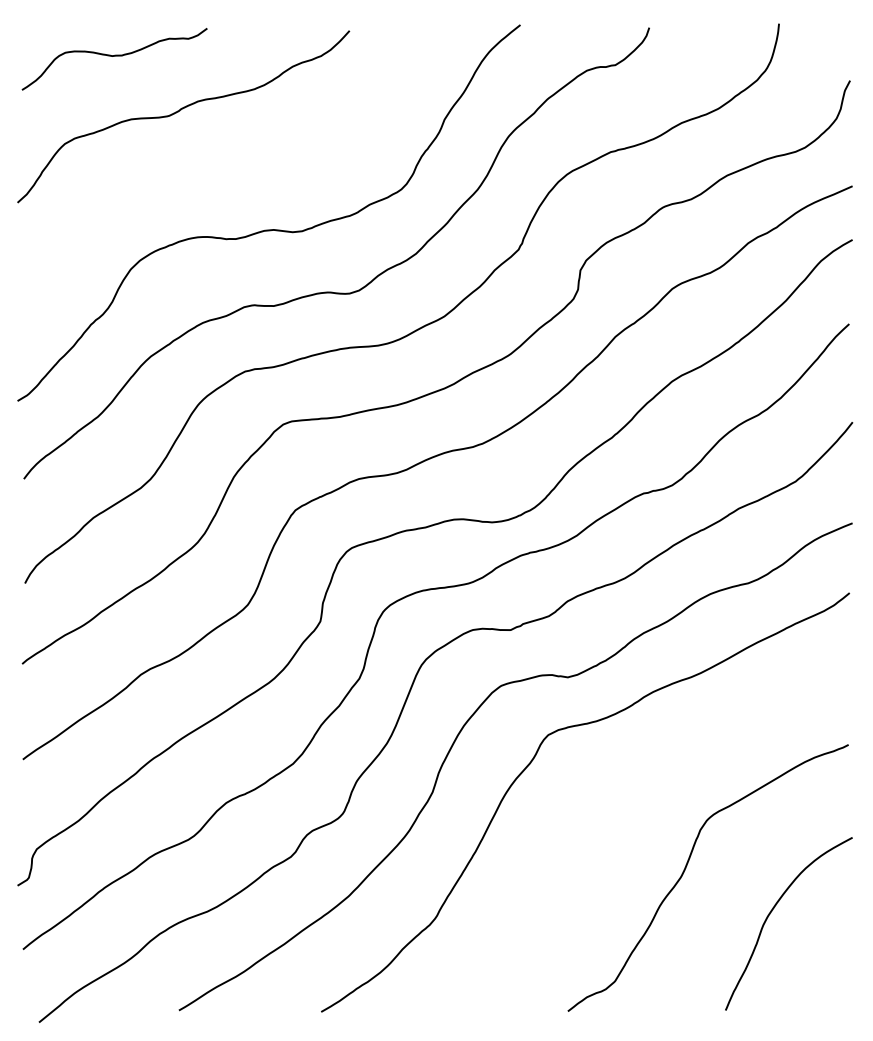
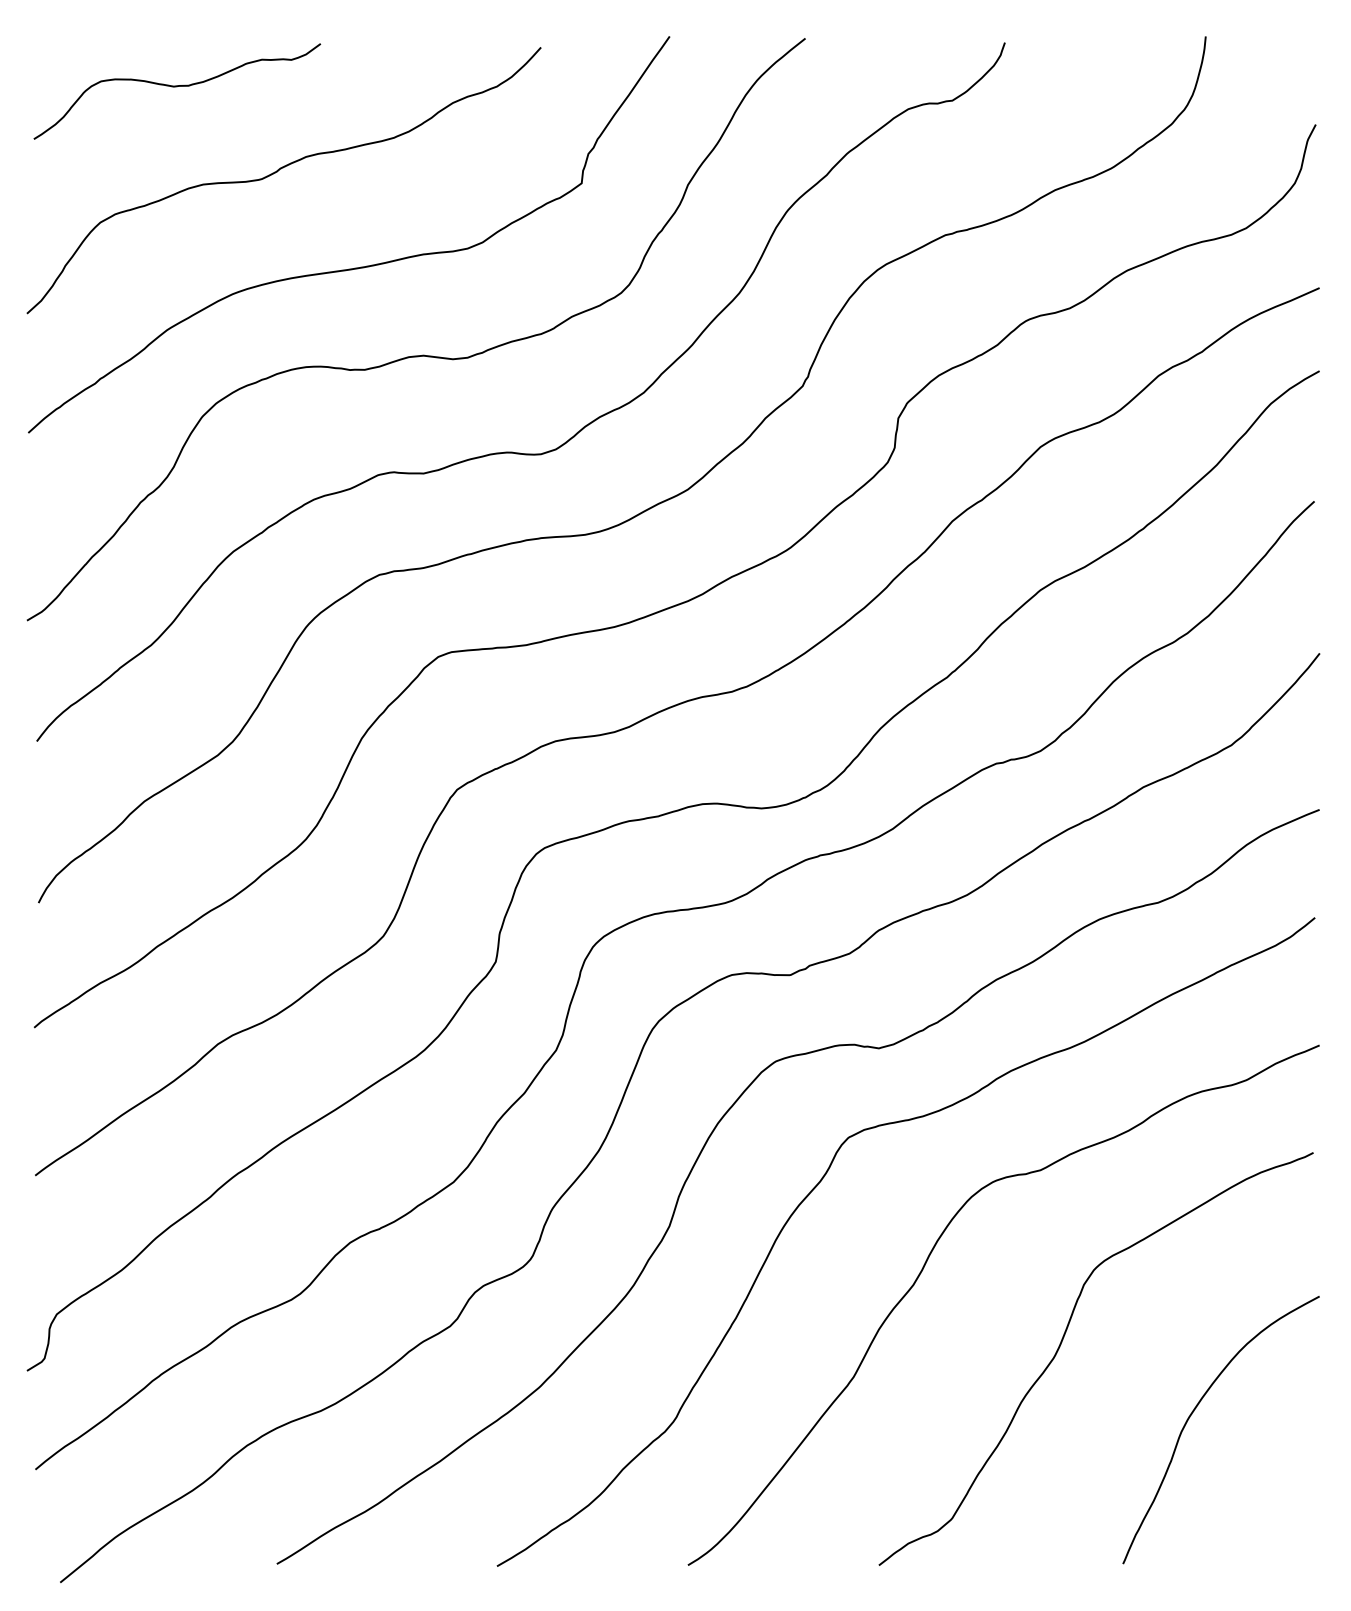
curve: (229, 172) -> (355, 266), added
curve: (598, 817) -> (926, 1265), added

